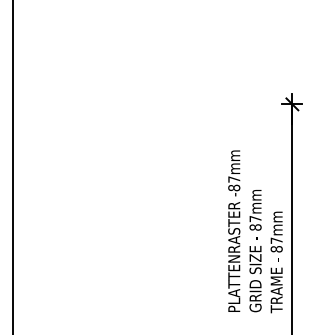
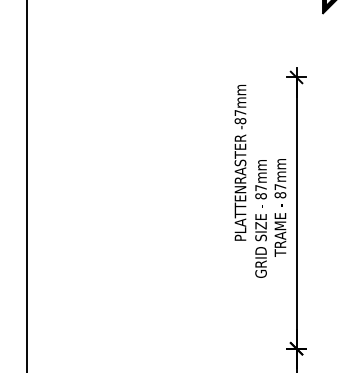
text: (234, 230) -> (240, 162), moved
text: (276, 261) -> (280, 207), moved

